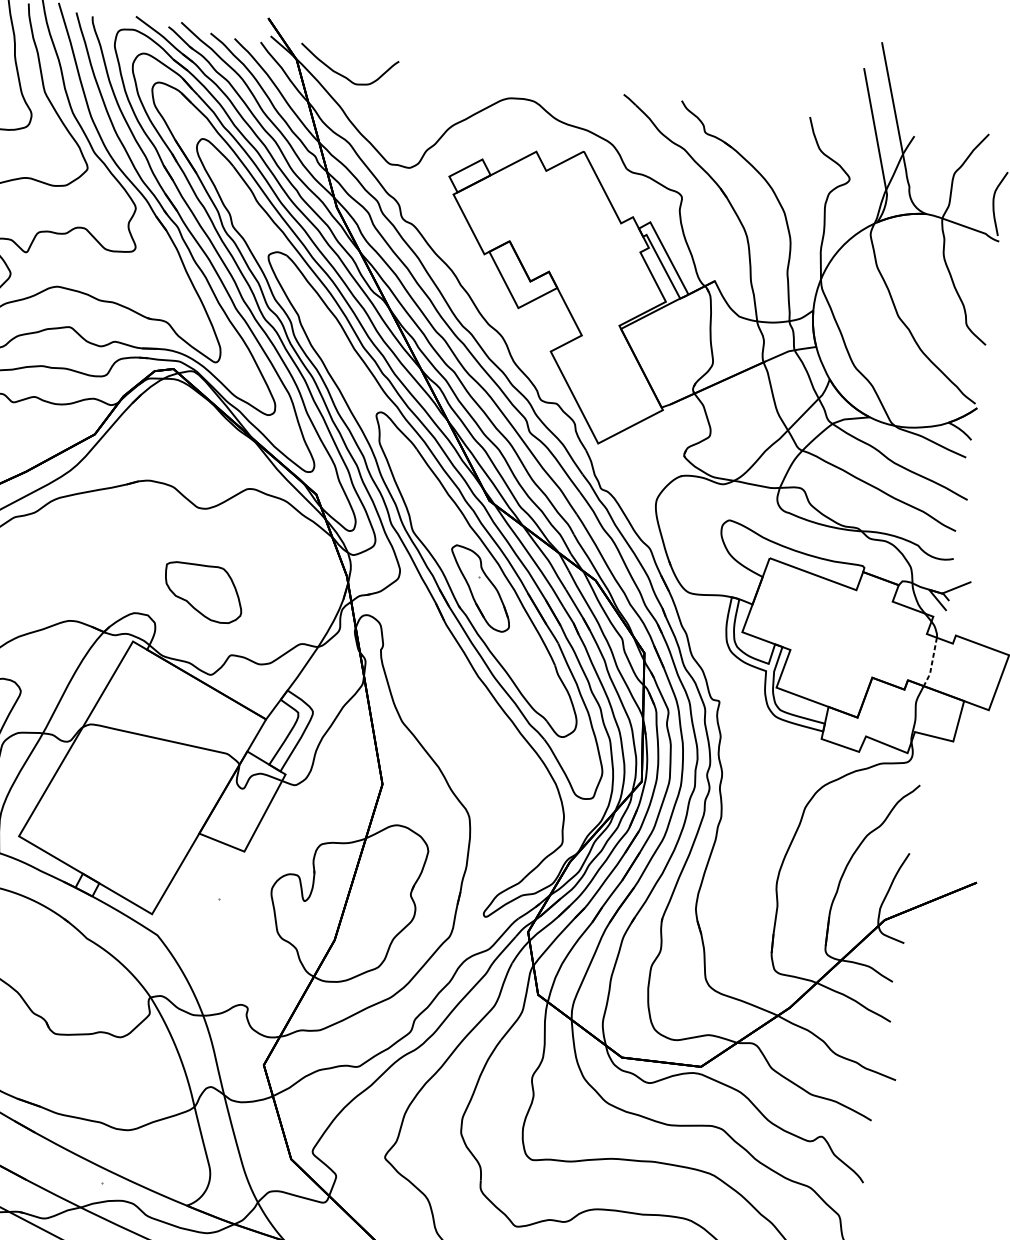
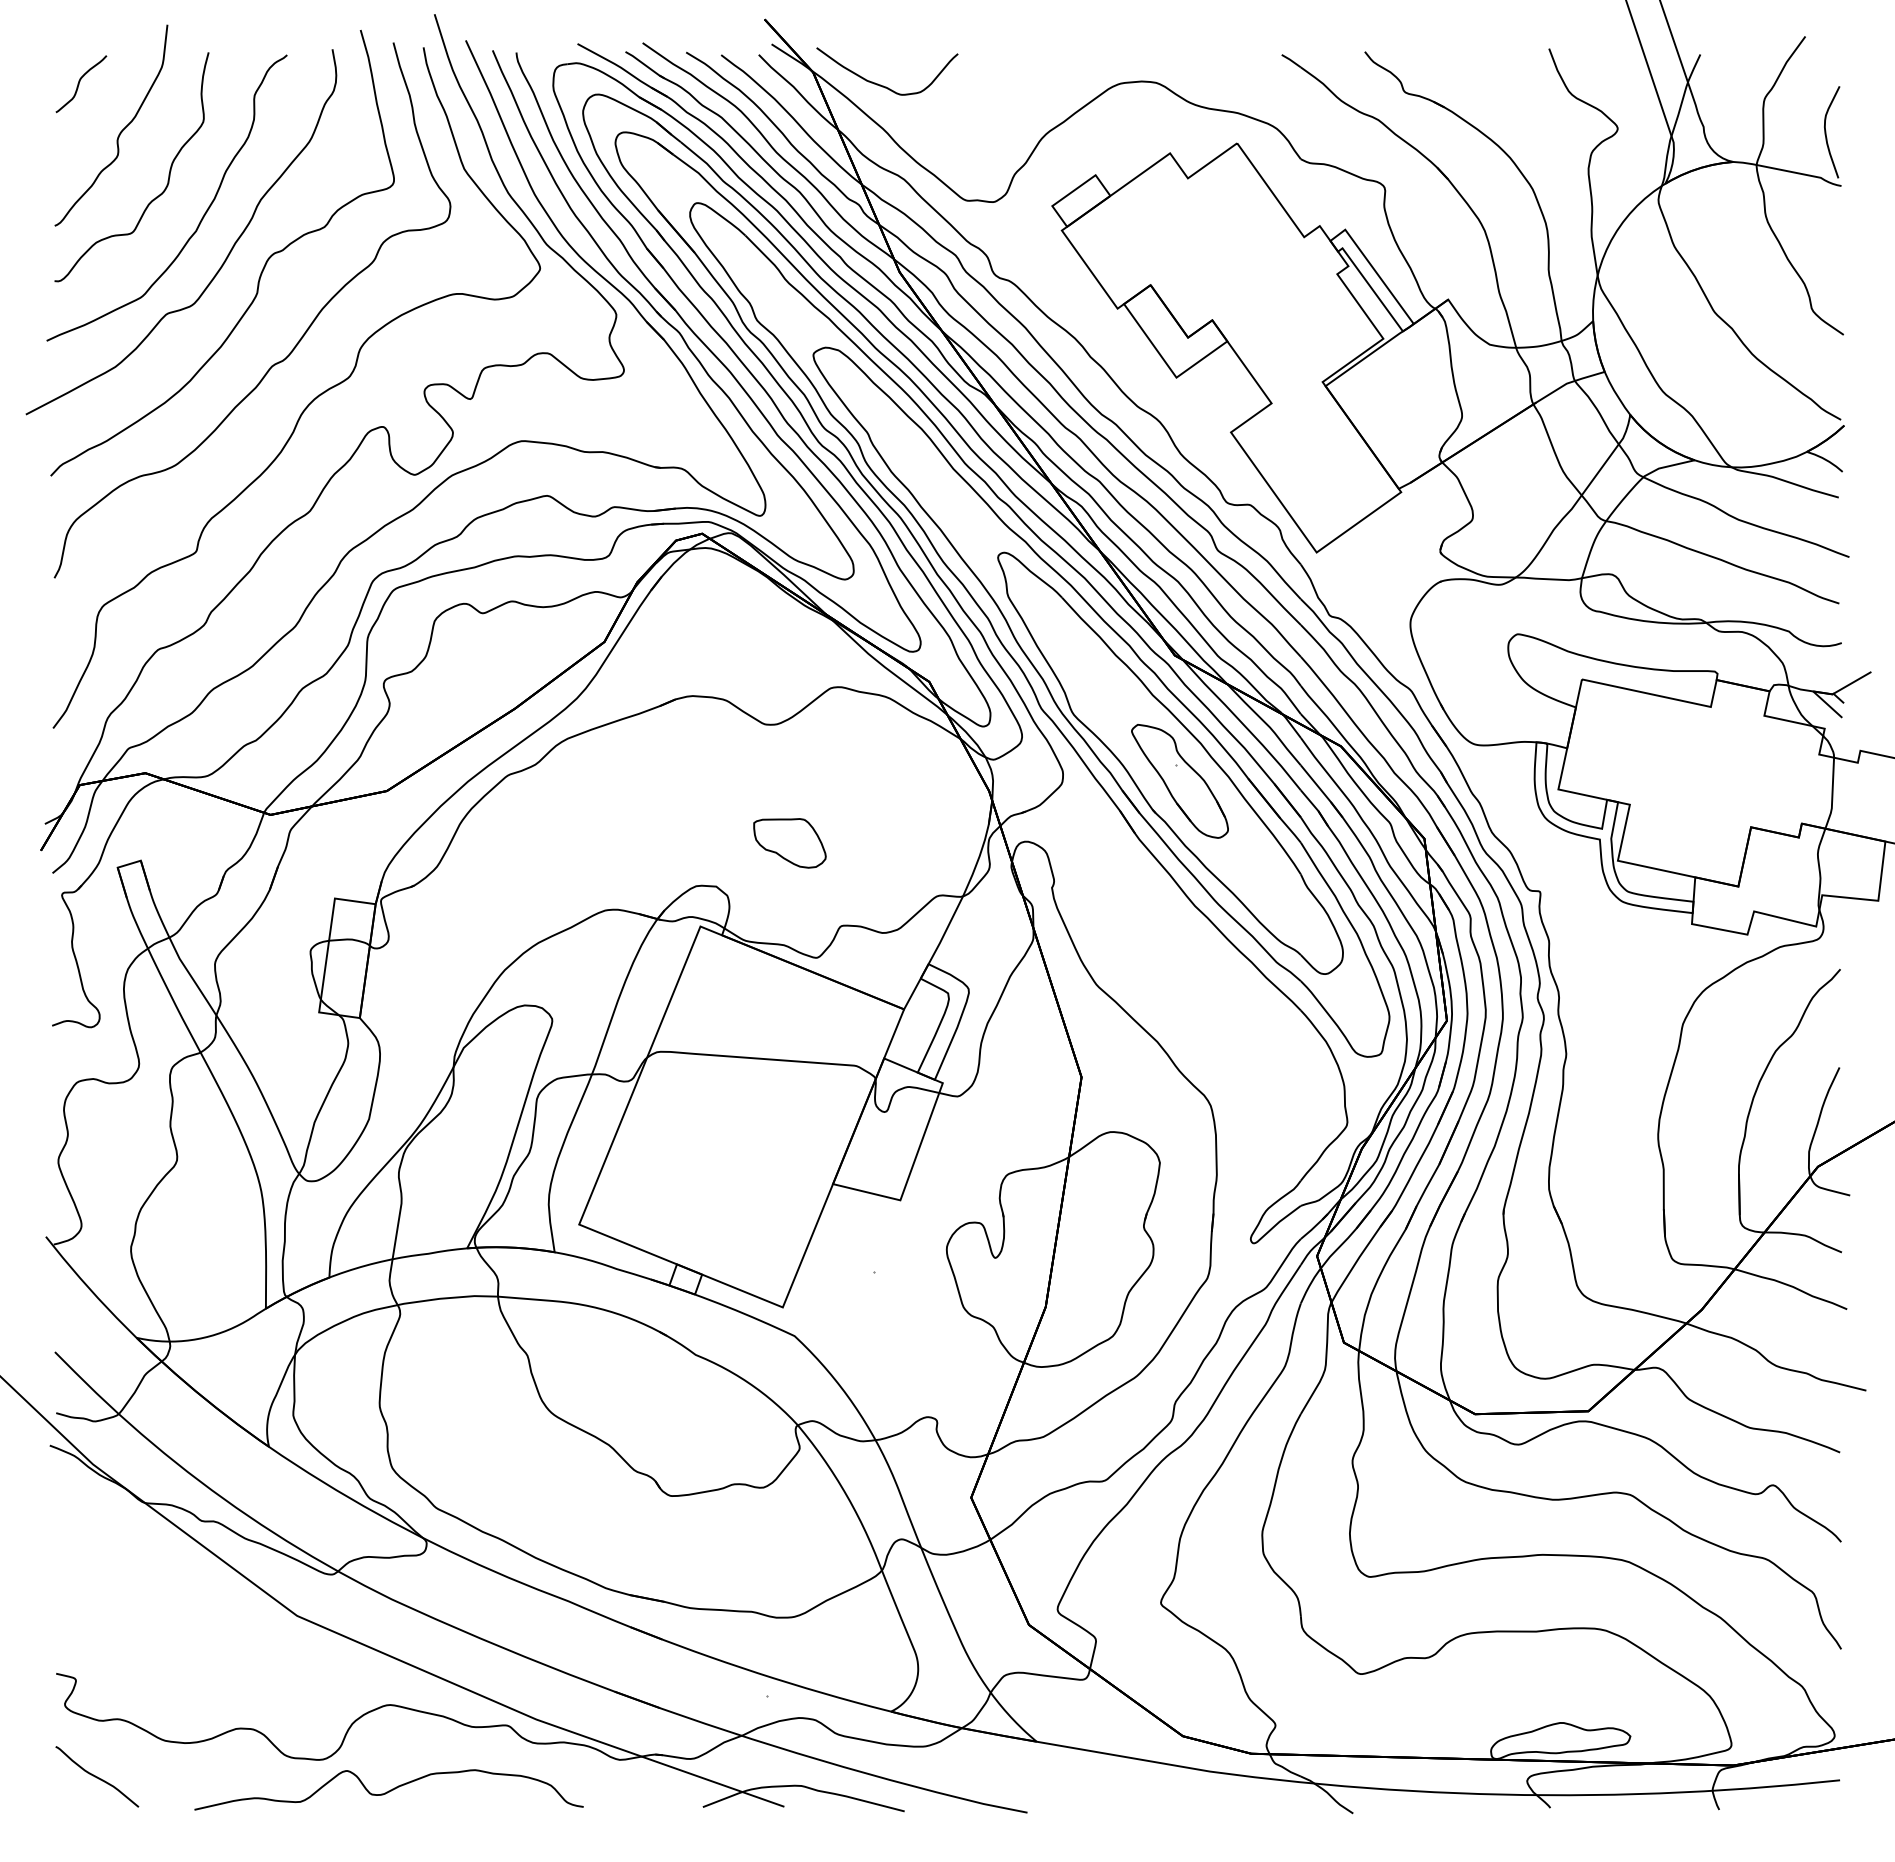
part: (203, 592) -> (789, 843), size x0.62
line: (932, 663) -> (1832, 795), dashed -> solid

